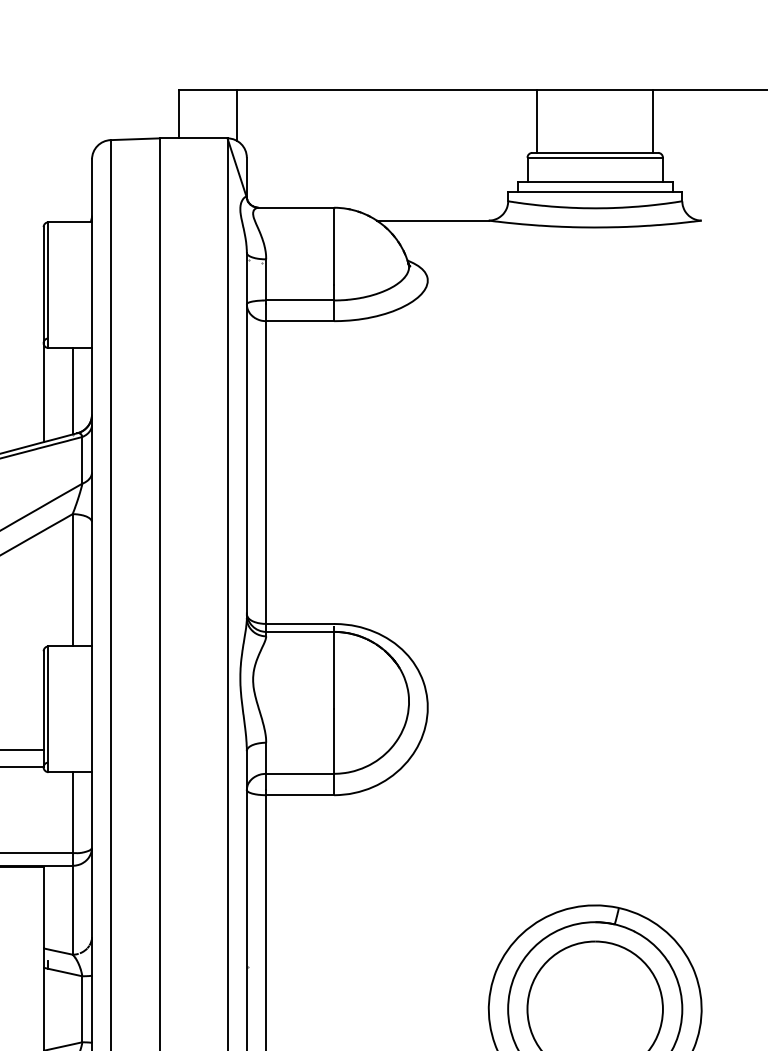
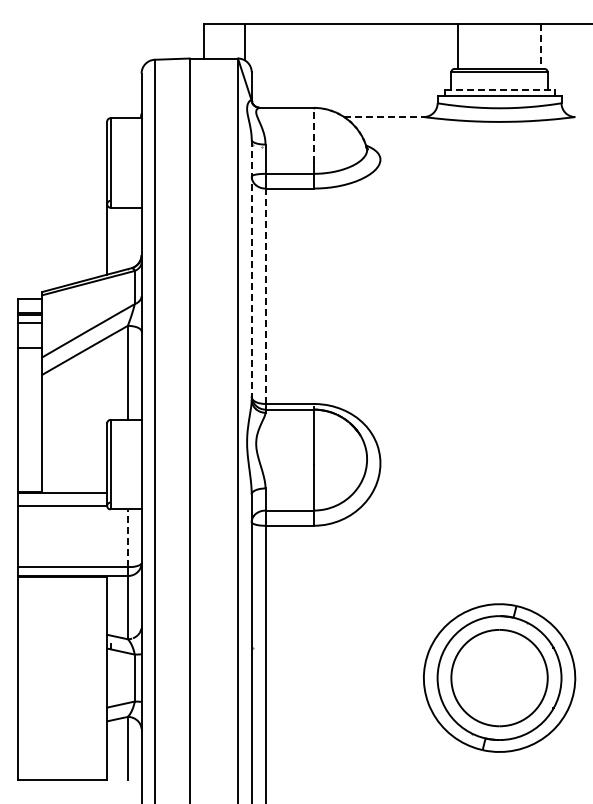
line: (652, 121) -> (540, 46), solid -> dashed
line: (596, 181) -> (500, 89), solid -> dashed
line: (433, 221) -> (384, 117), solid -> dashed
line: (333, 246) -> (313, 135), solid -> dashed
line: (72, 391) -> (127, 238), removed
line: (246, 434) -> (251, 269), solid -> dashed
line: (266, 472) -> (265, 296), solid -> dashed
line: (72, 813) -> (127, 538), solid -> dashed

